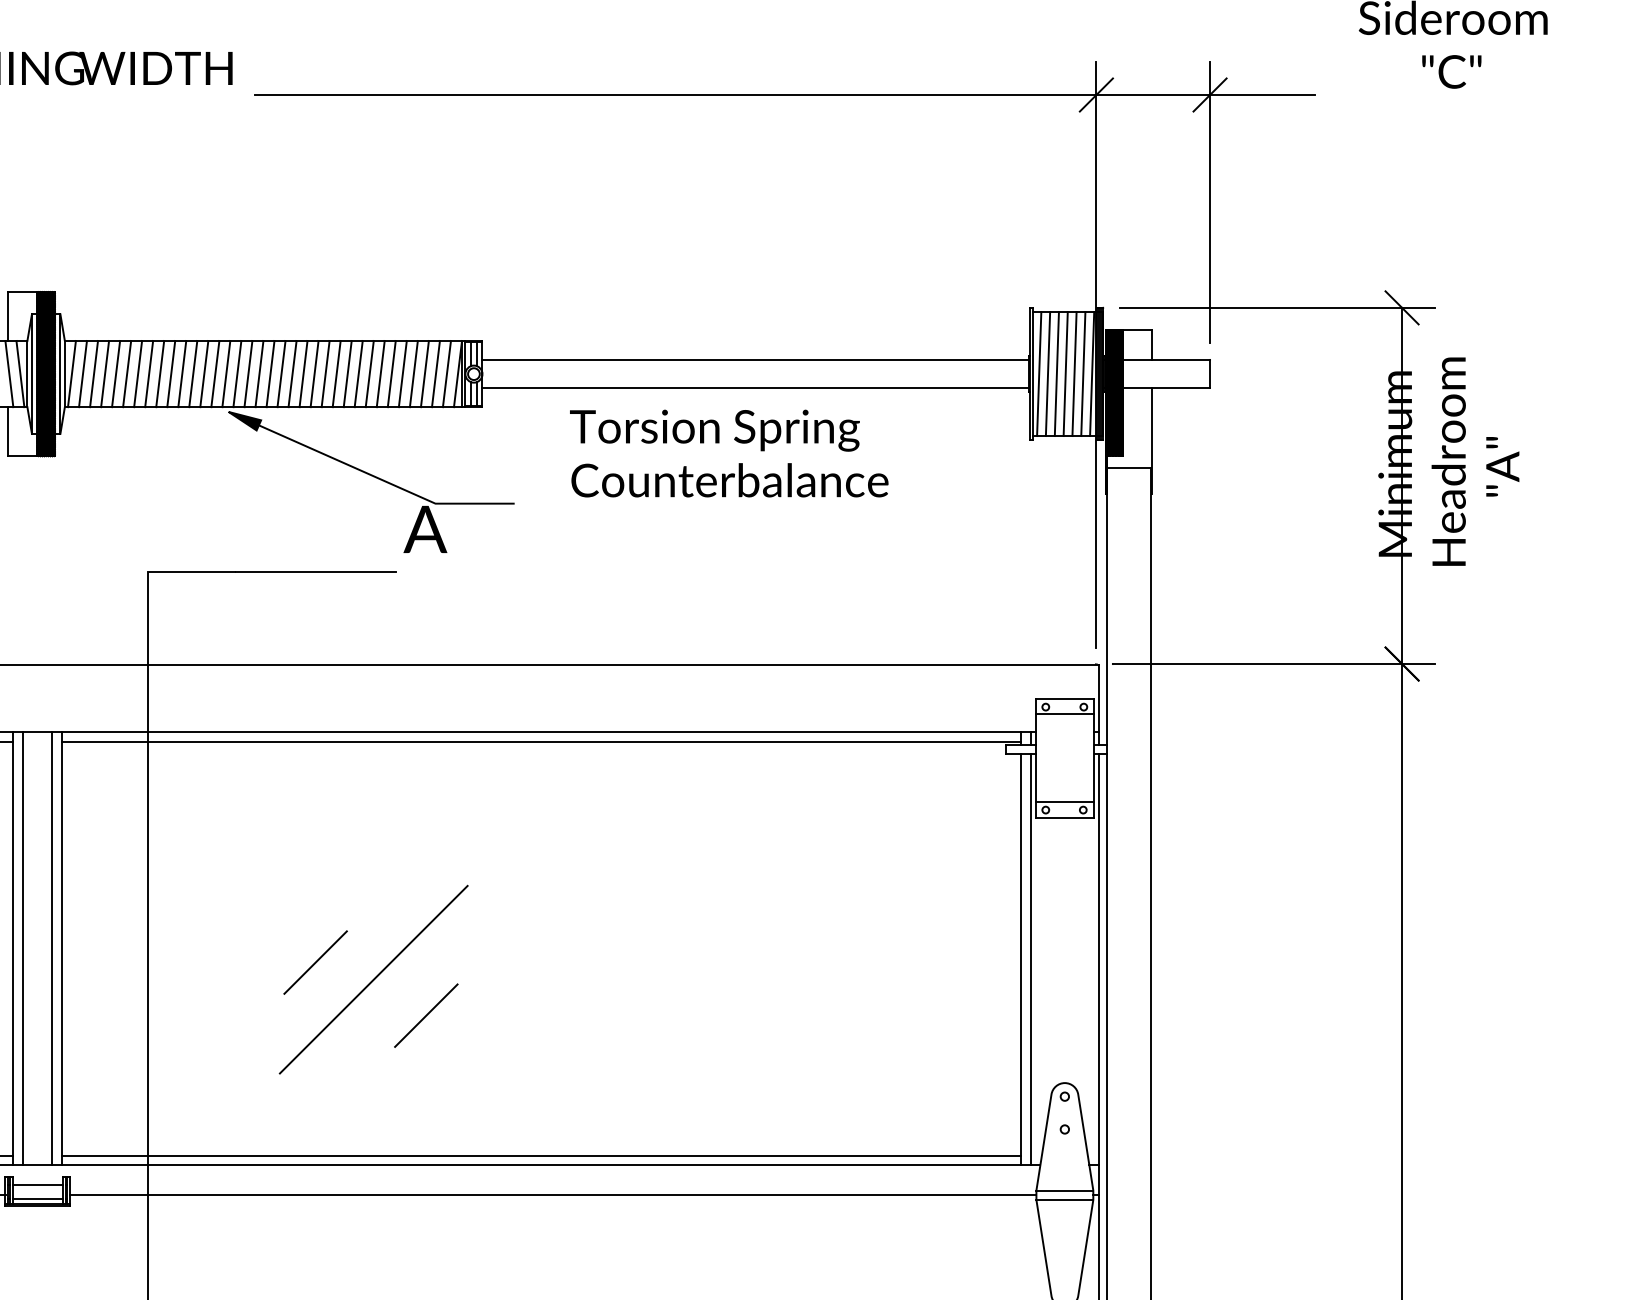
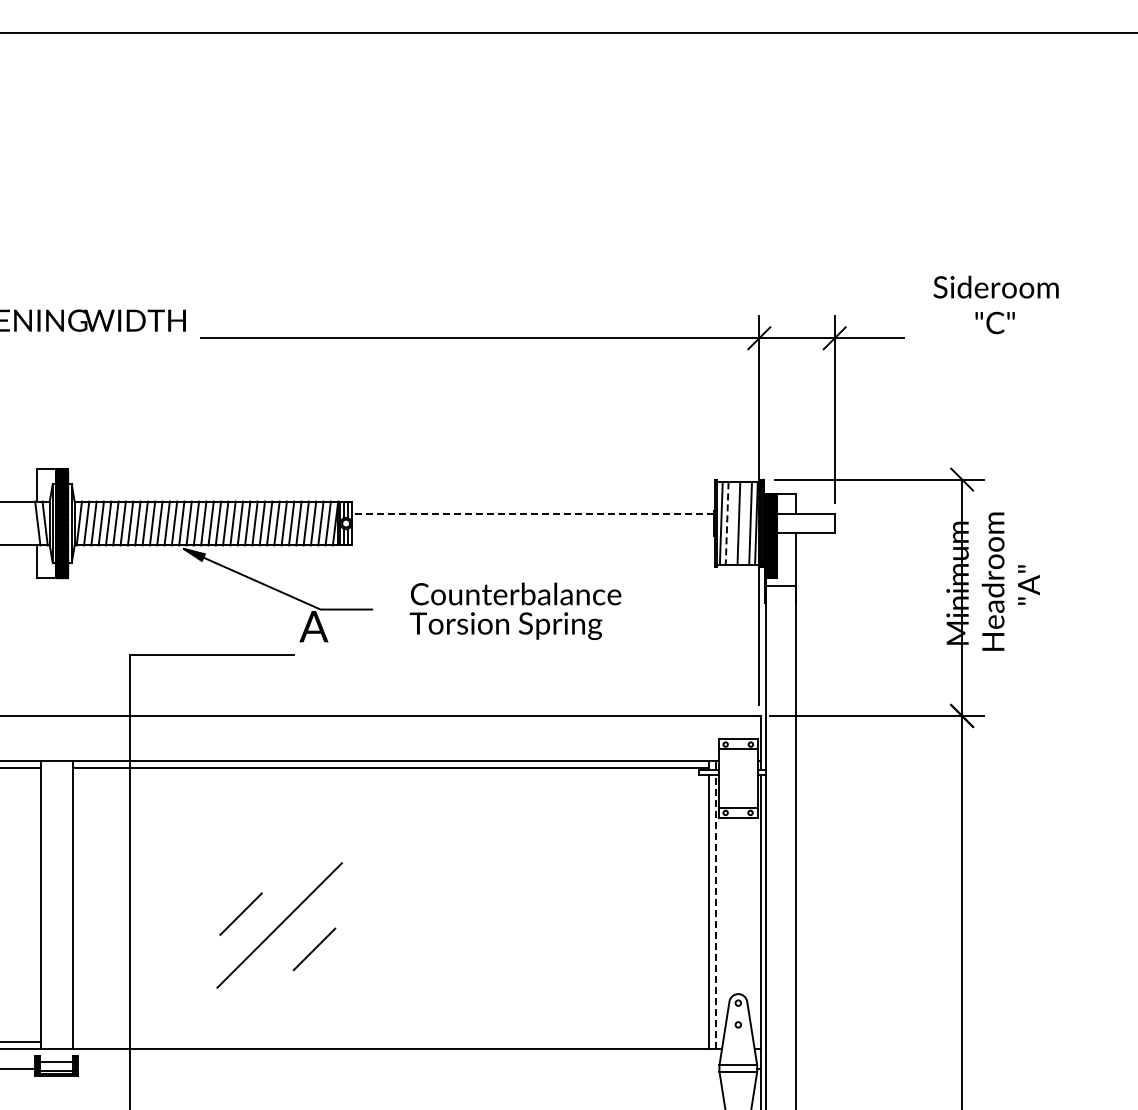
line: (754, 360) -> (532, 514), solid -> dashed
line: (1056, 374) -> (732, 523), removed
line: (1074, 374) -> (744, 523), removed
line: (1048, 375) -> (727, 524), solid -> dashed
line: (754, 387) -> (532, 532), removed
text: (714, 429) -> (505, 625), moved
line: (22, 948) -> (46, 904), removed
line: (52, 948) -> (66, 904), removed
line: (1030, 960) -> (715, 912), solid -> dashed
line: (540, 1155) -> (390, 1042), removed
line: (552, 1195) -> (398, 1068), removed

